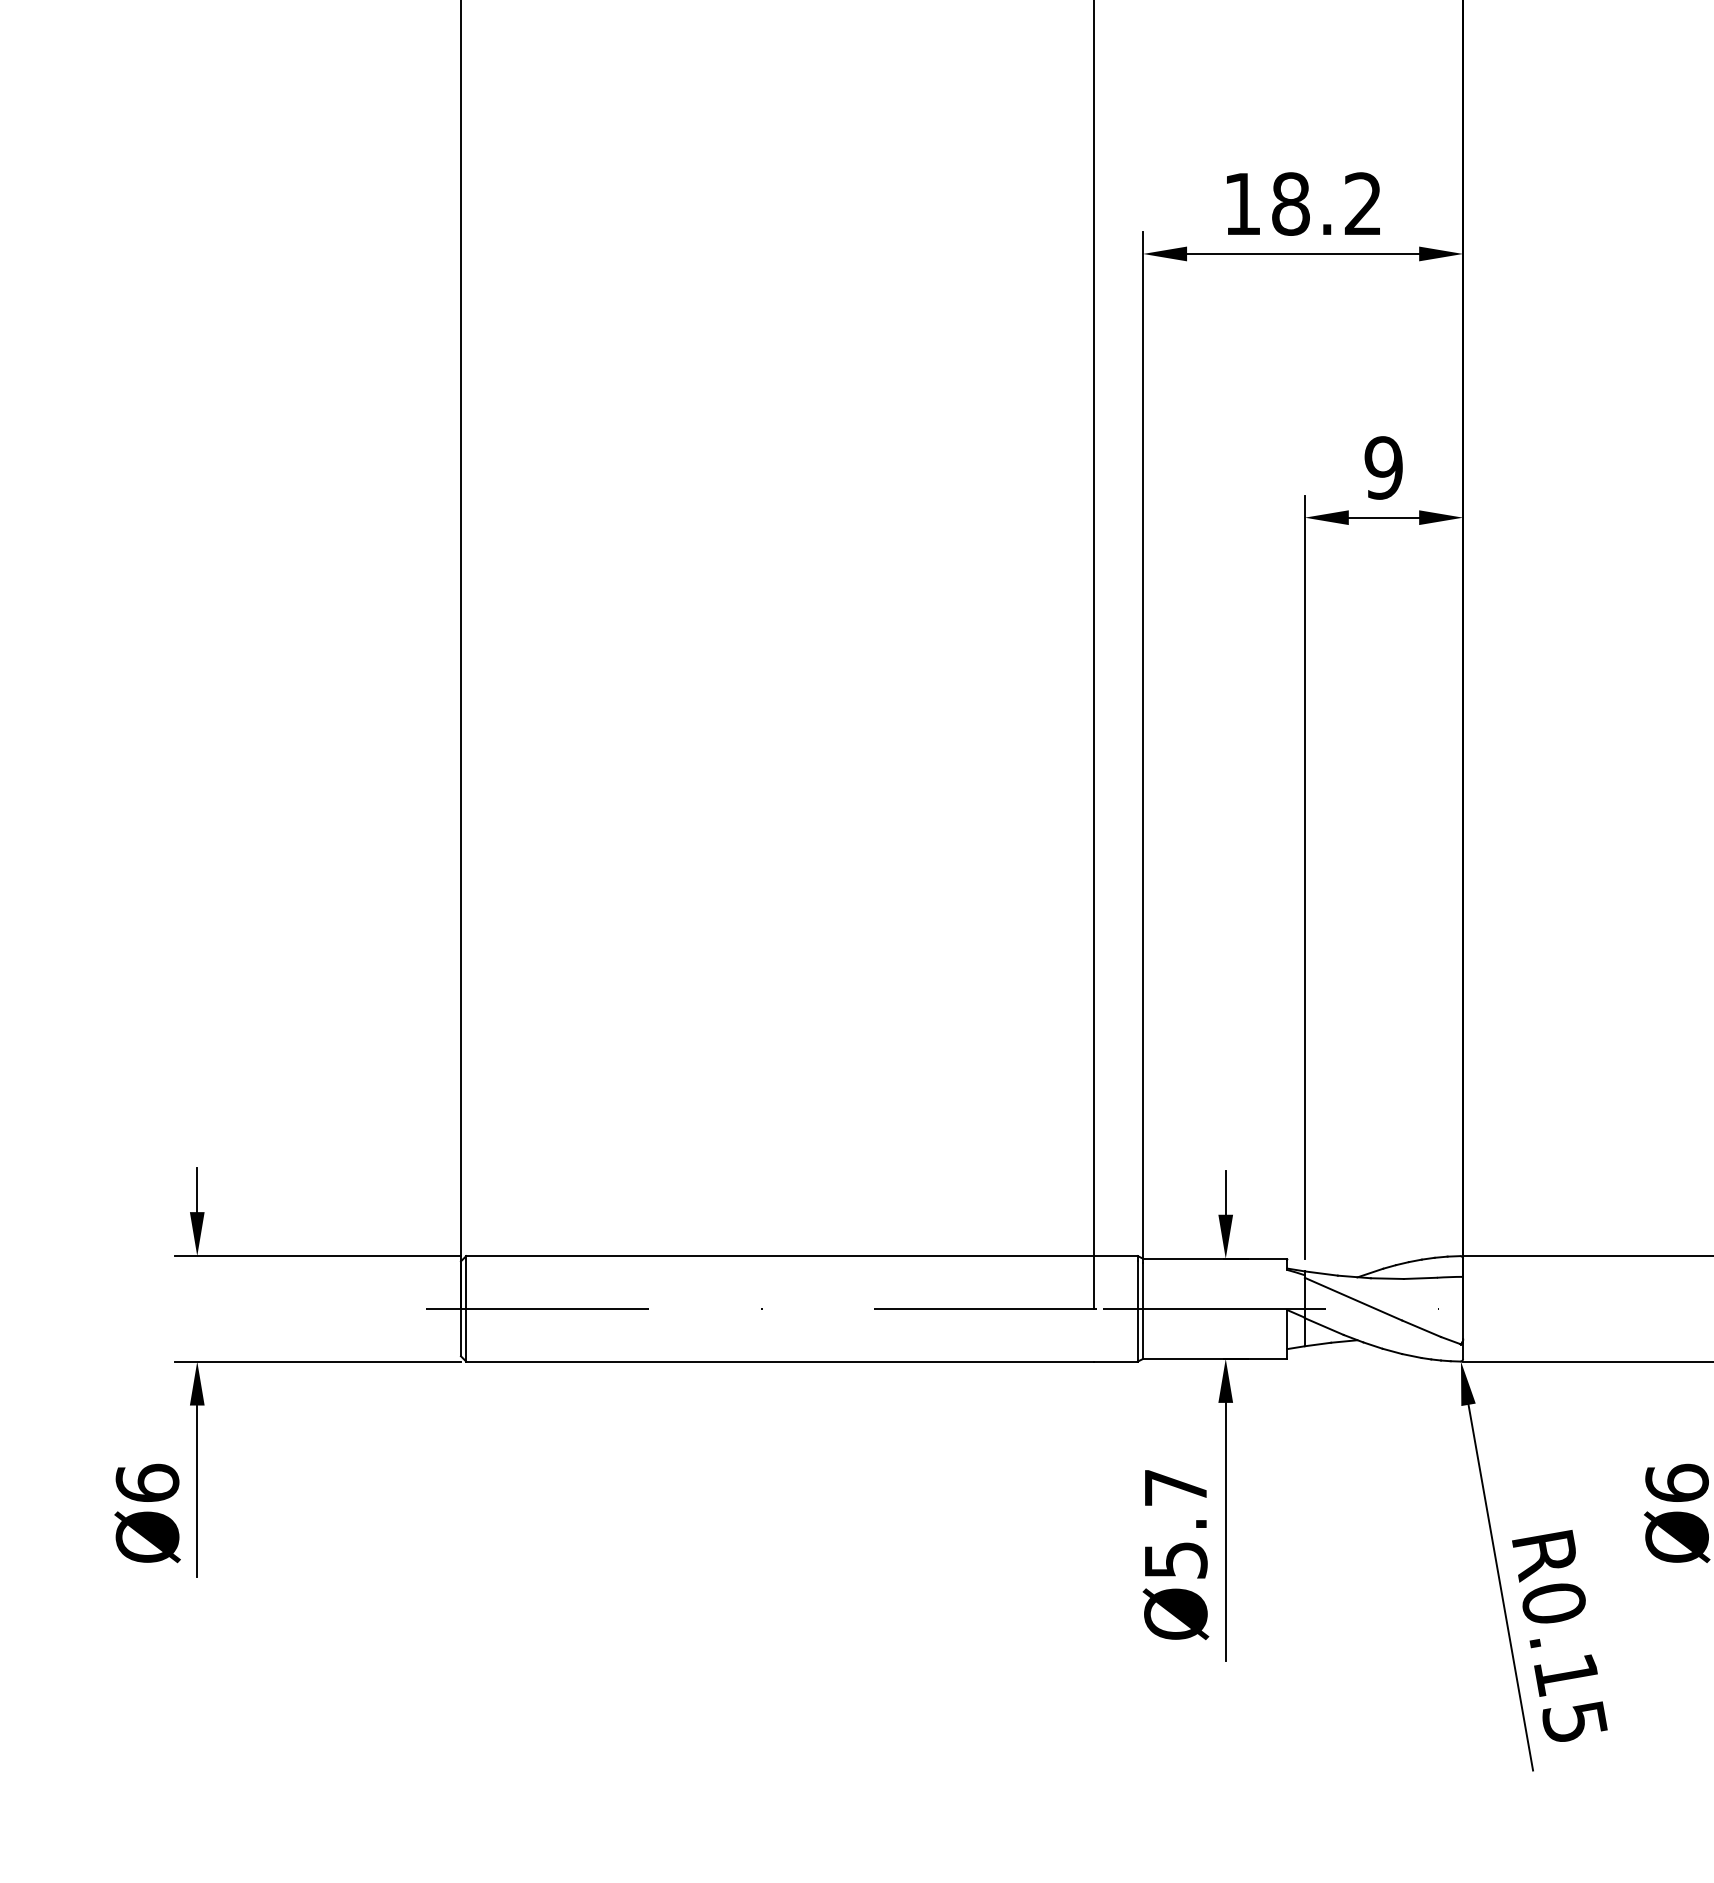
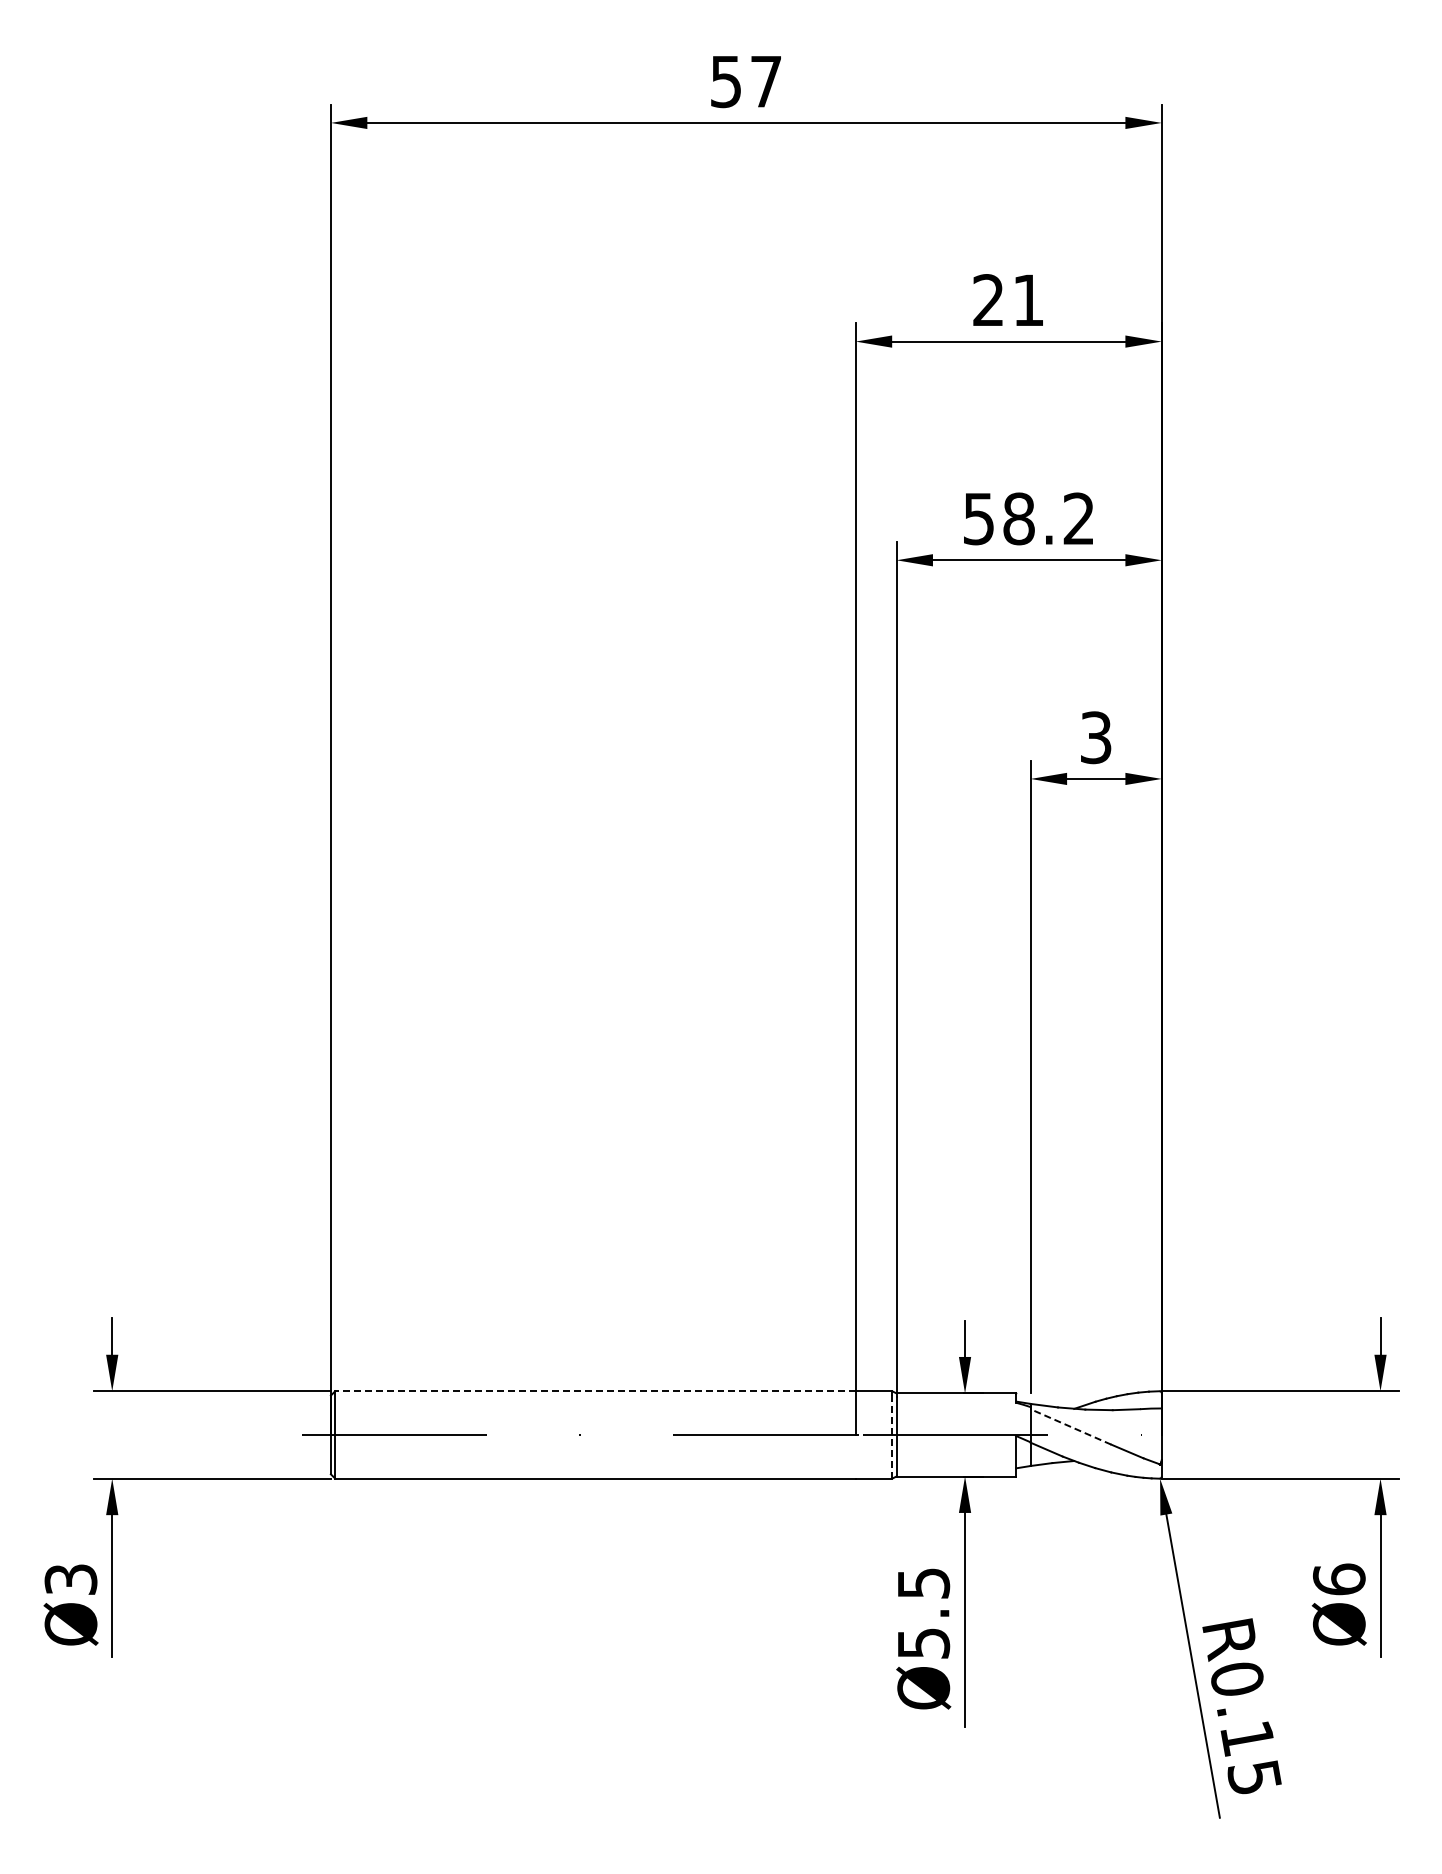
text: (1241, 204) -> (978, 519), 18.2 -> 58.2
text: (1383, 467) -> (1095, 737), 9 -> 3
line: (778, 1256) -> (594, 1391), solid -> dashed
line: (1352, 1298) -> (1070, 1426), solid -> dashed
line: (1138, 1310) -> (892, 1436), solid -> dashed
text: (146, 1483) -> (70, 1579), Ø6 -> Ø3
text: (1176, 1487) -> (924, 1583), Ø5.7 -> Ø5.5

